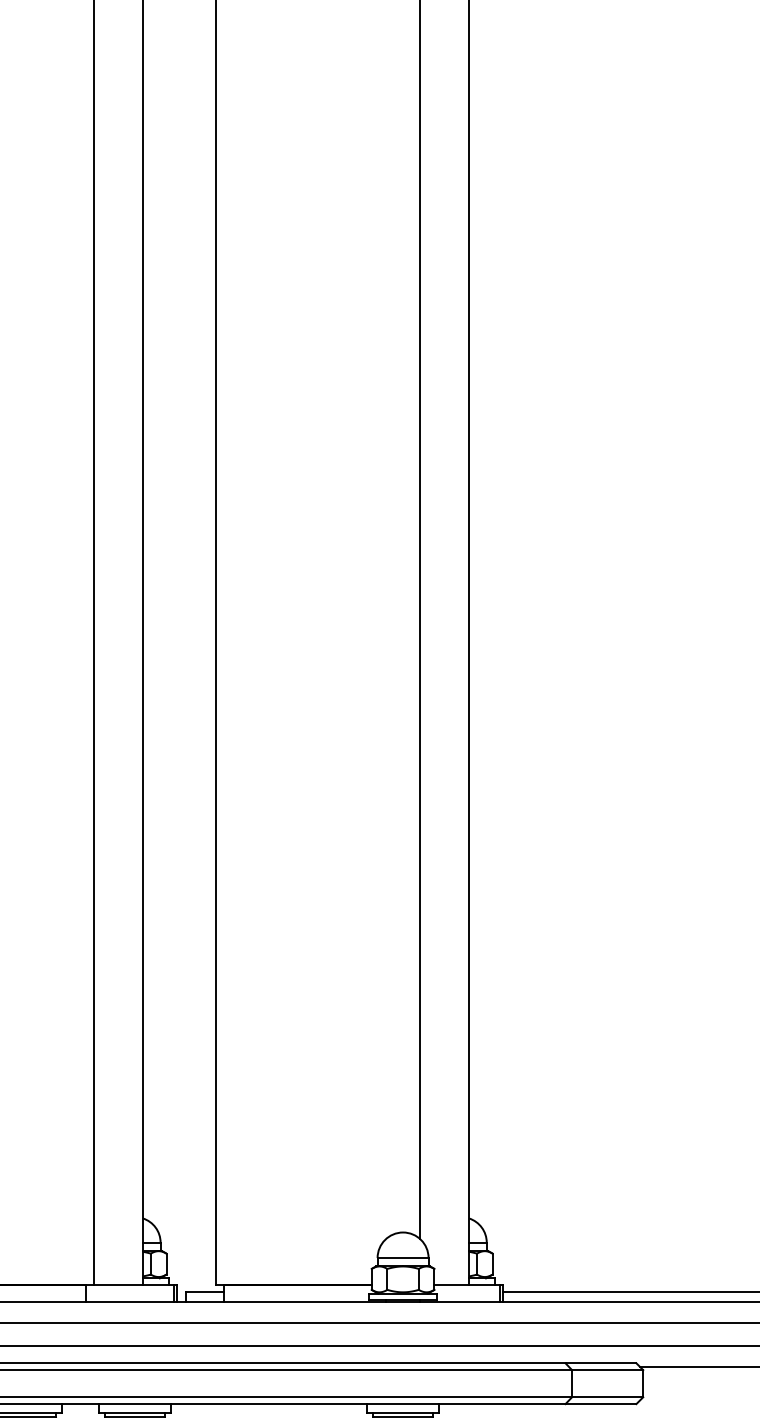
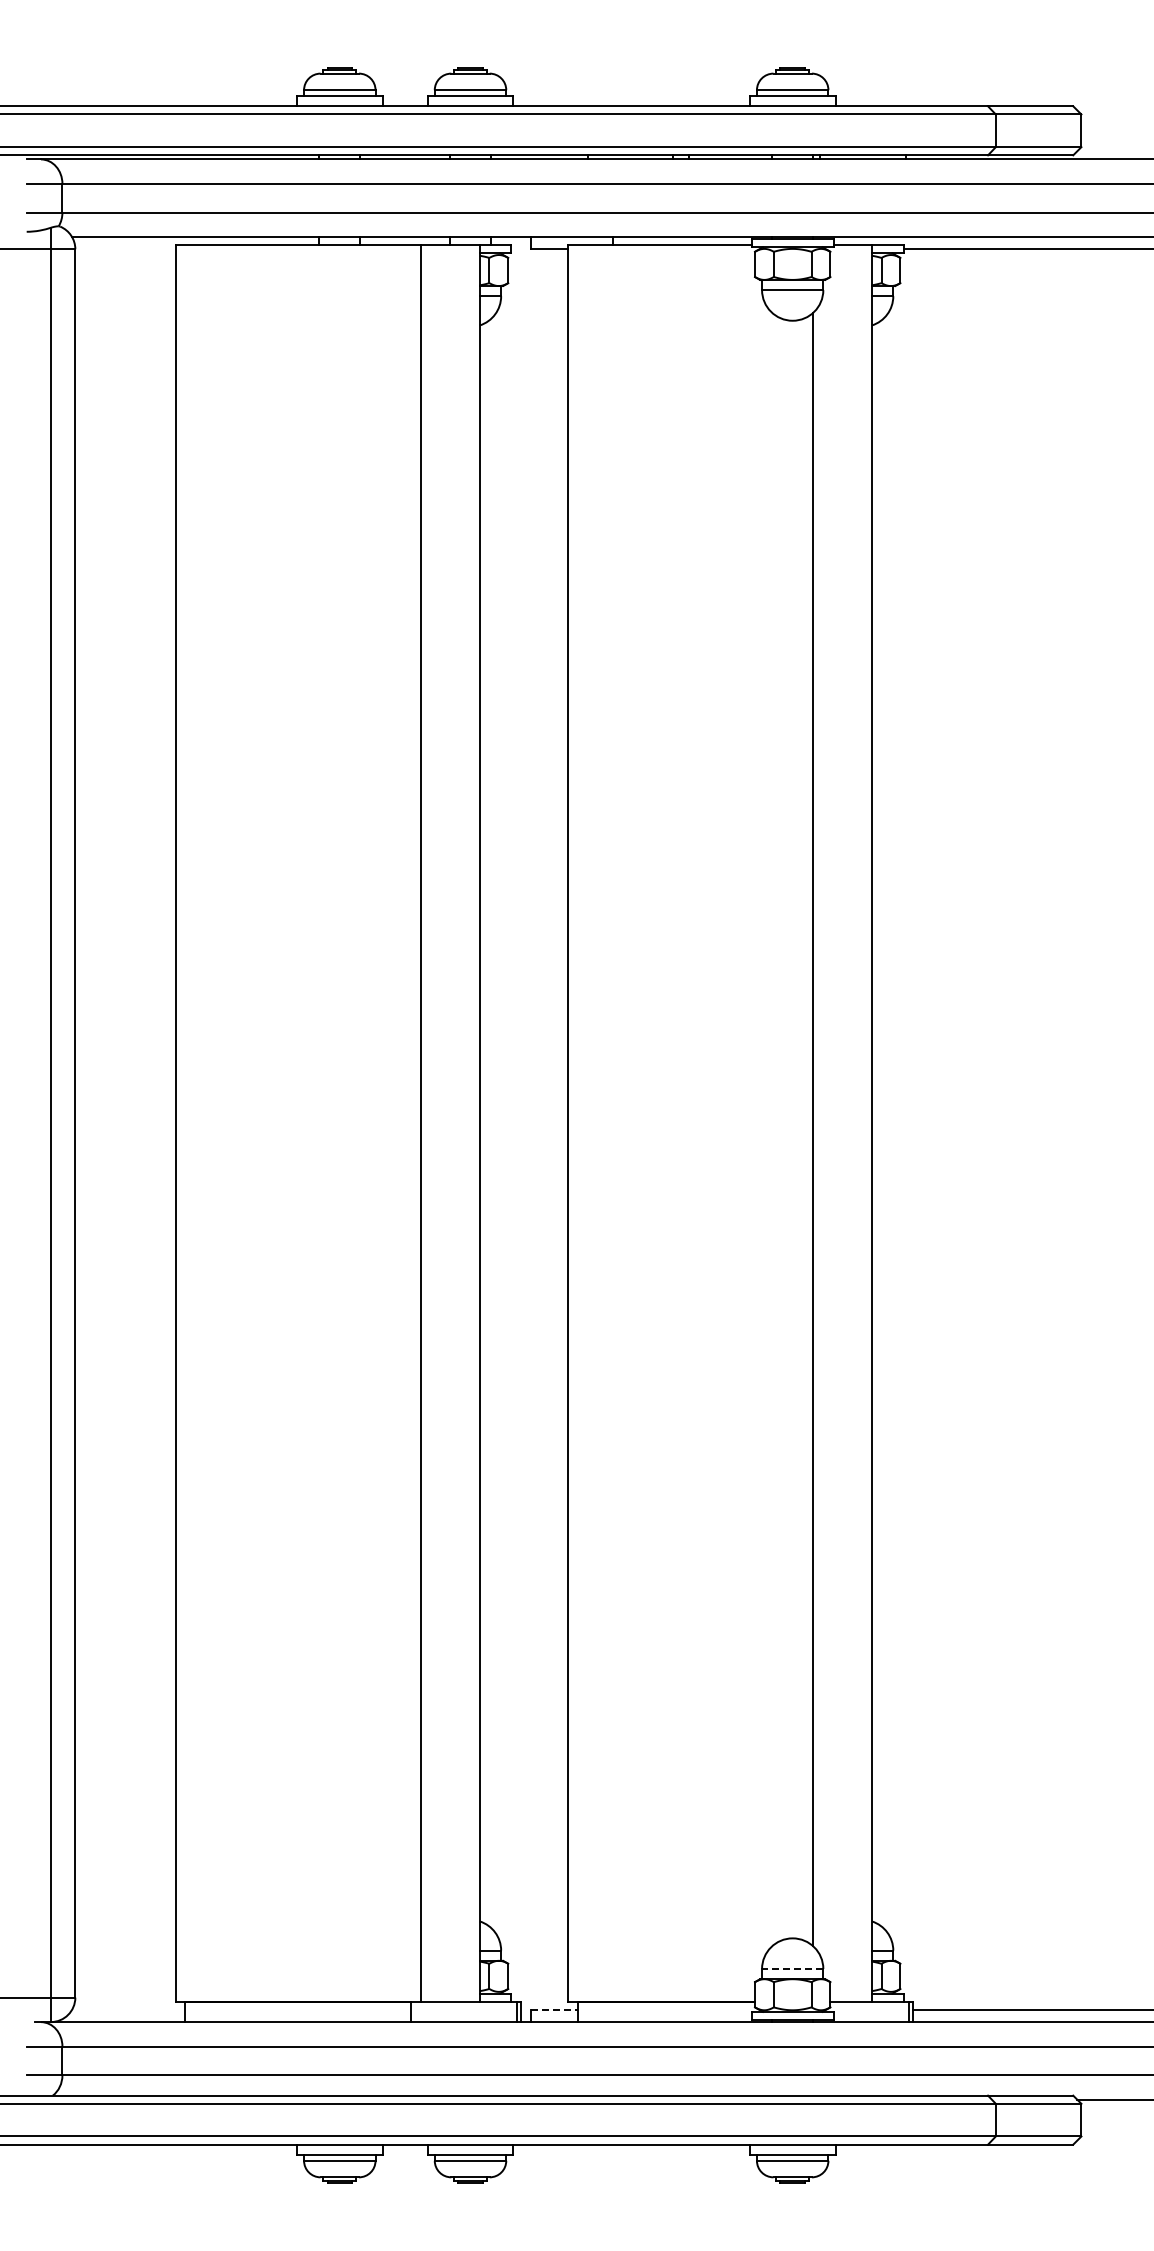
line: (402, 1258) -> (792, 1969), solid -> dashed
line: (205, 1291) -> (555, 2009), solid -> dashed

